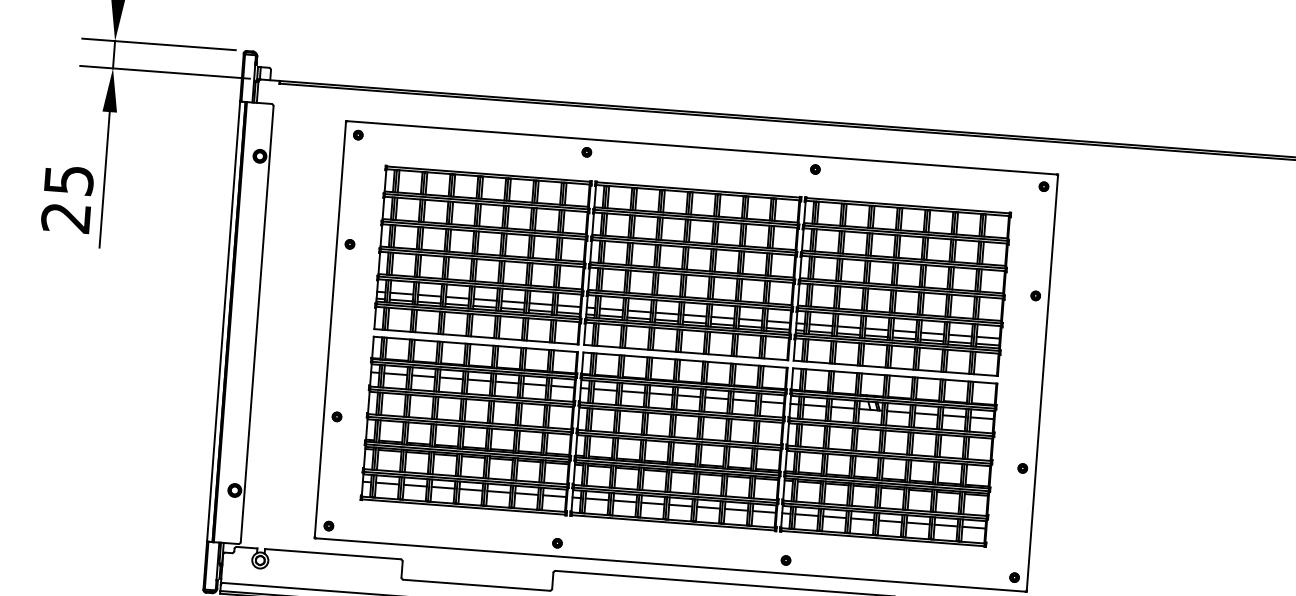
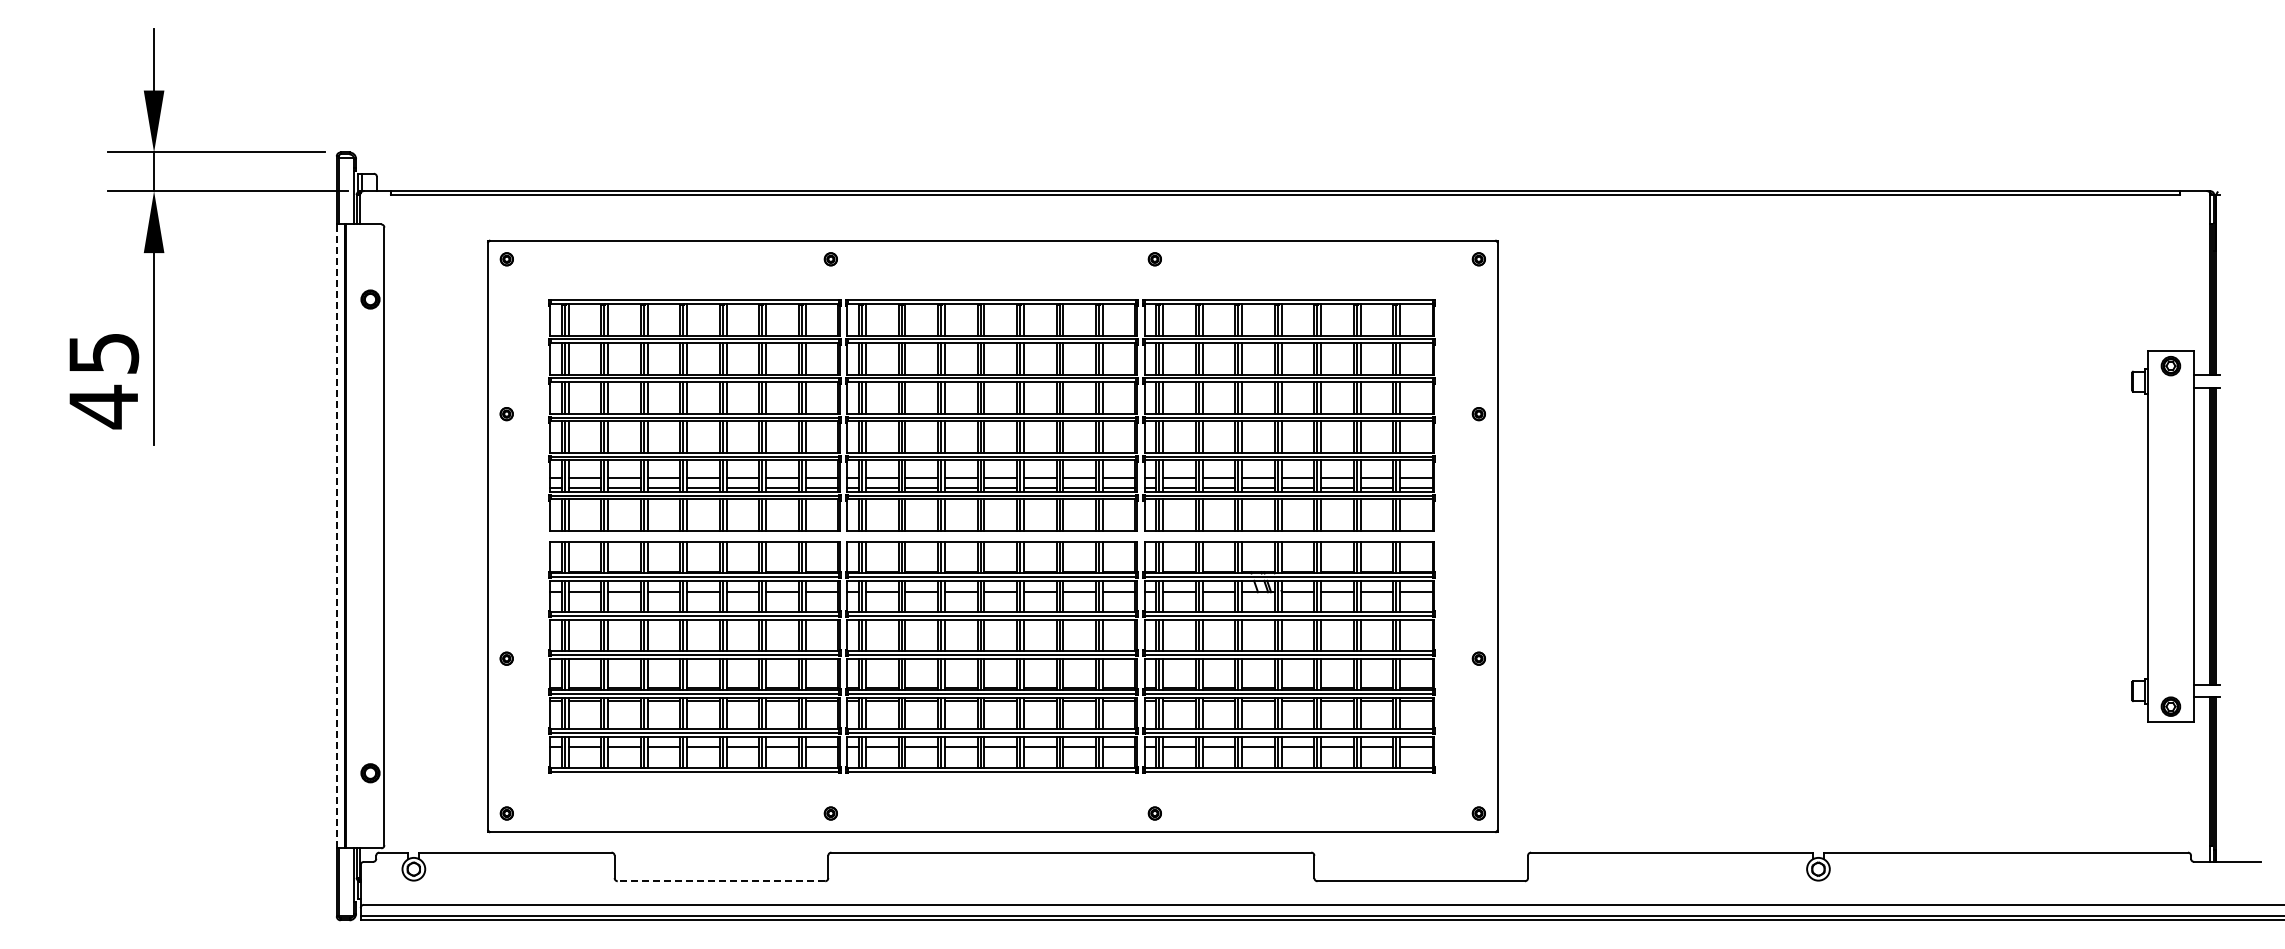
text: (65, 217) -> (102, 406), 25 -> 45
line: (223, 321) -> (336, 536), solid -> dashed
line: (476, 585) -> (721, 881), solid -> dashed

